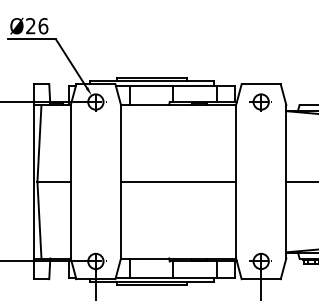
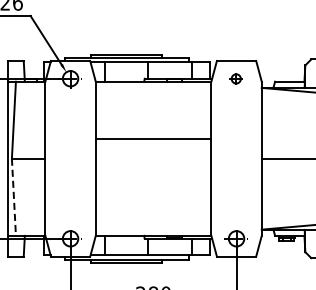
part: (260, 102) -> (235, 79), size x0.6
line: (178, 181) -> (153, 138), moved
line: (39, 220) -> (13, 197), solid -> dashed

